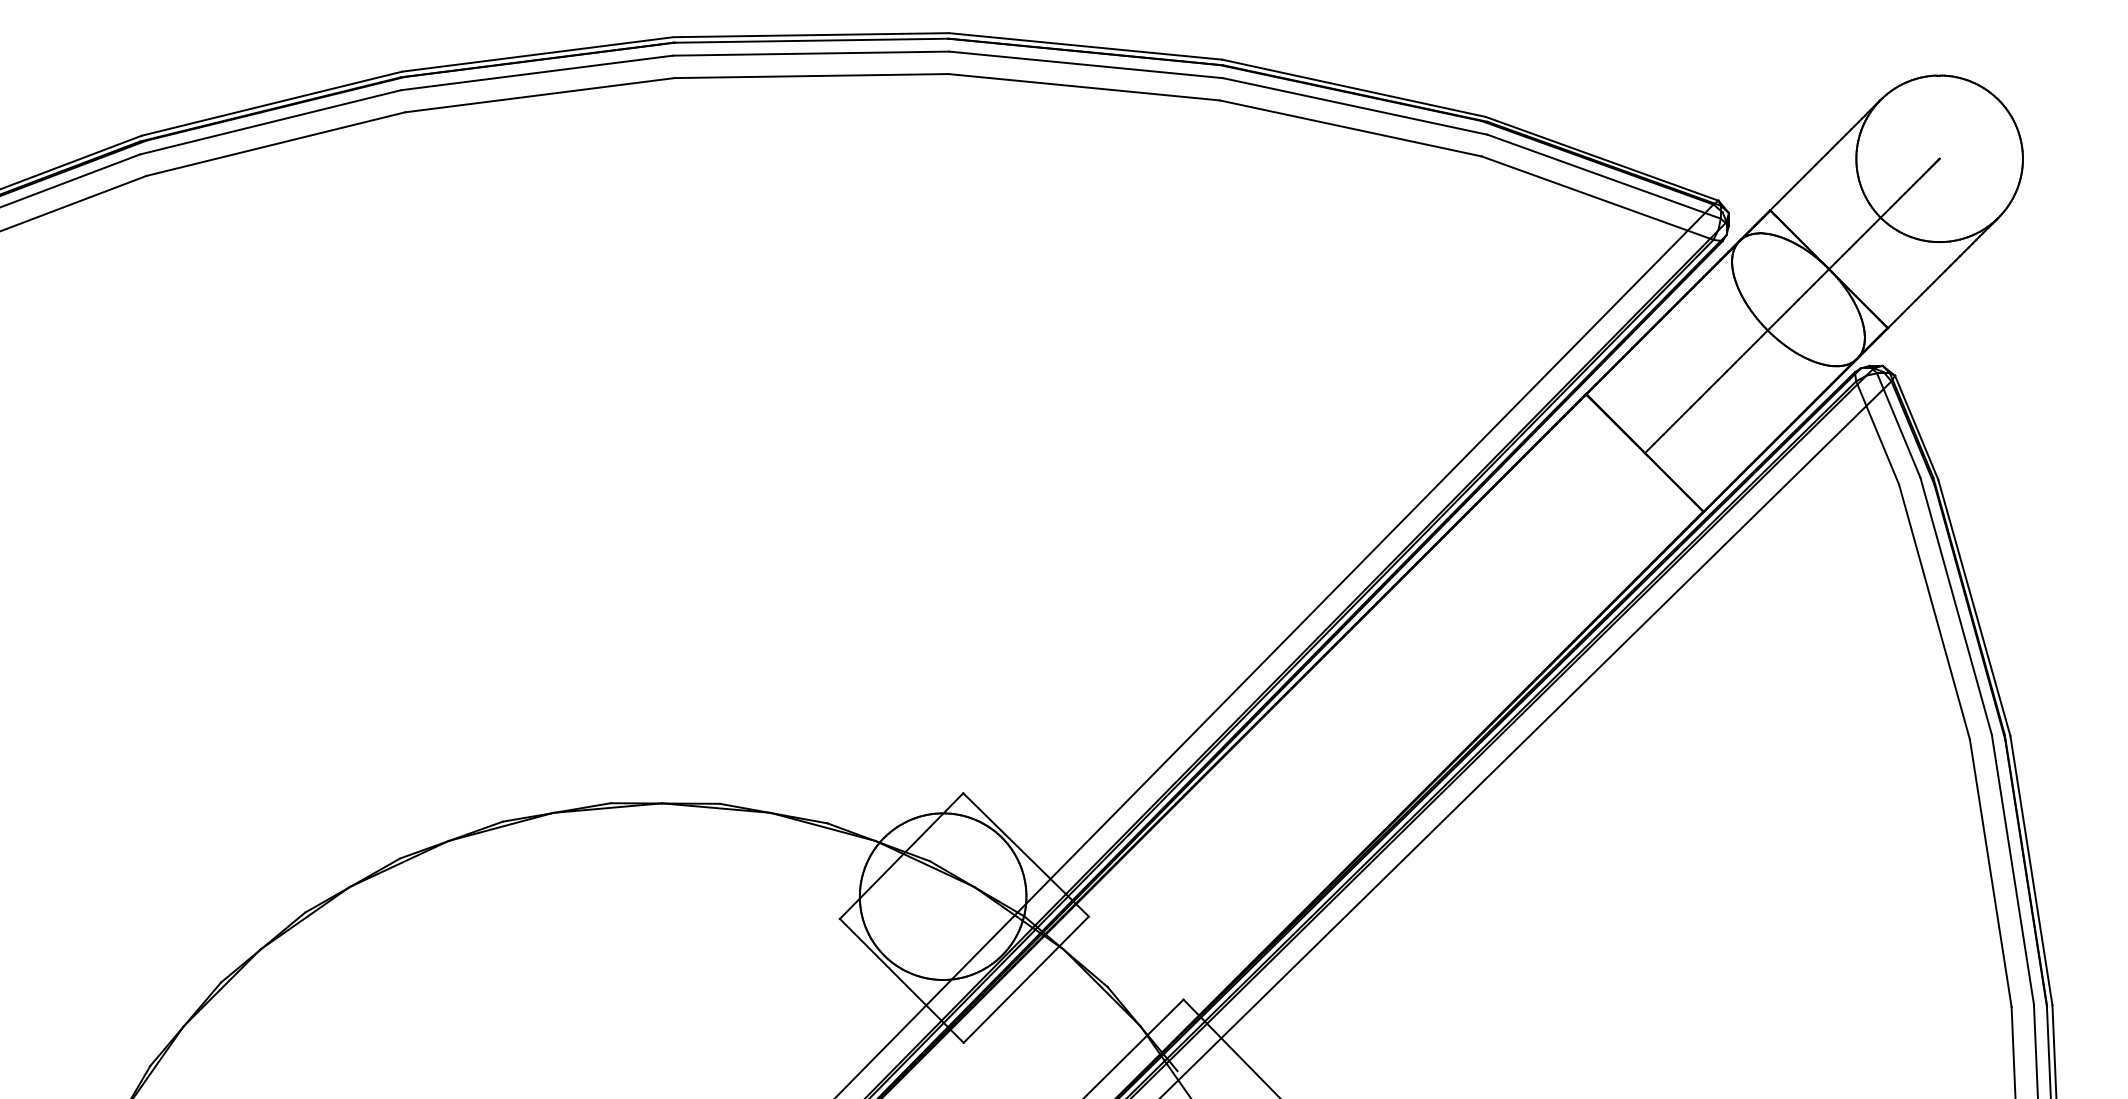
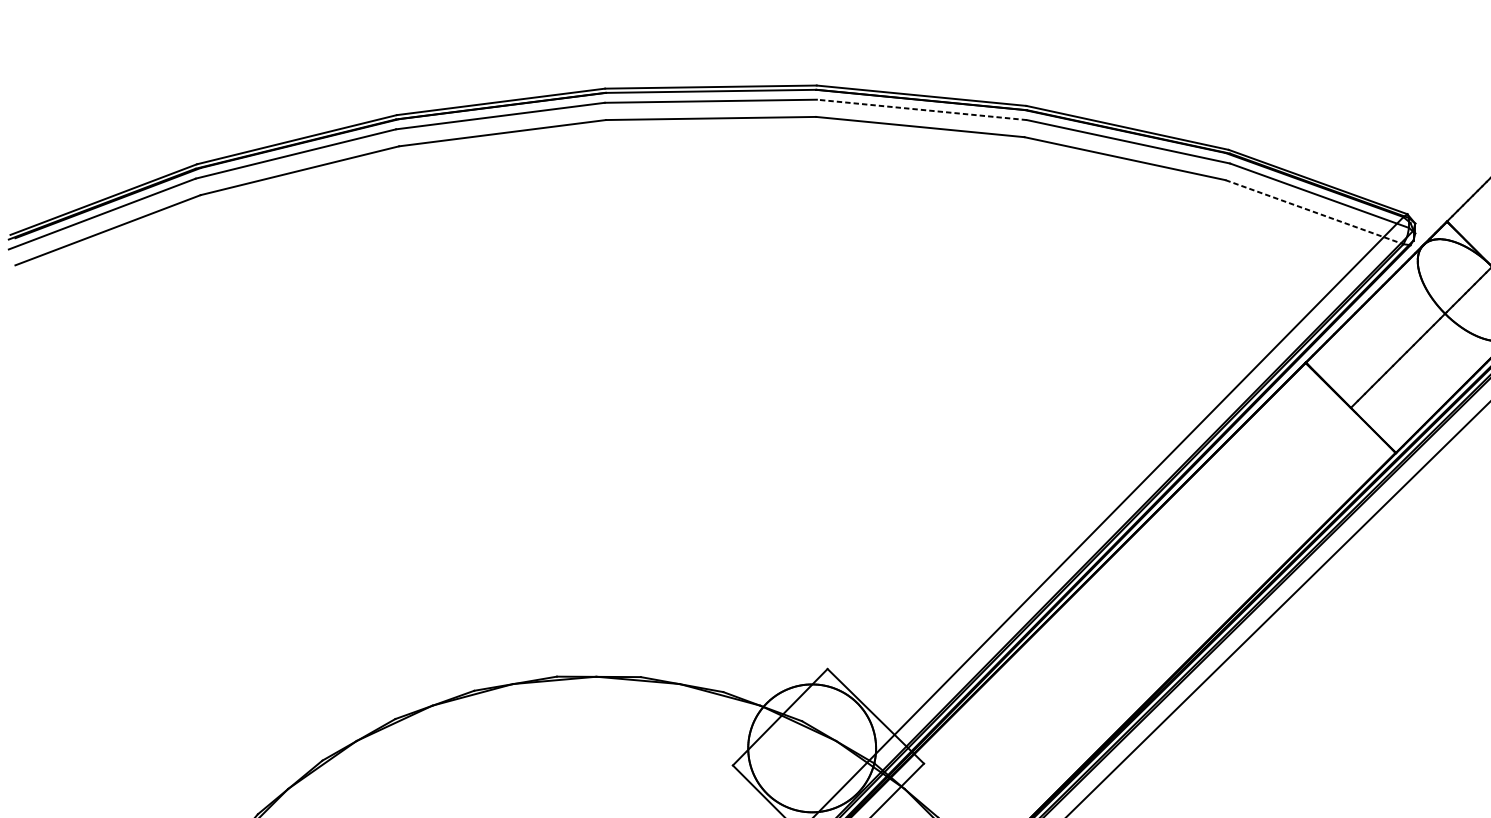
line: (1086, 64) -> (922, 109), solid -> dashed
line: (1598, 198) -> (1315, 212), solid -> dashed

